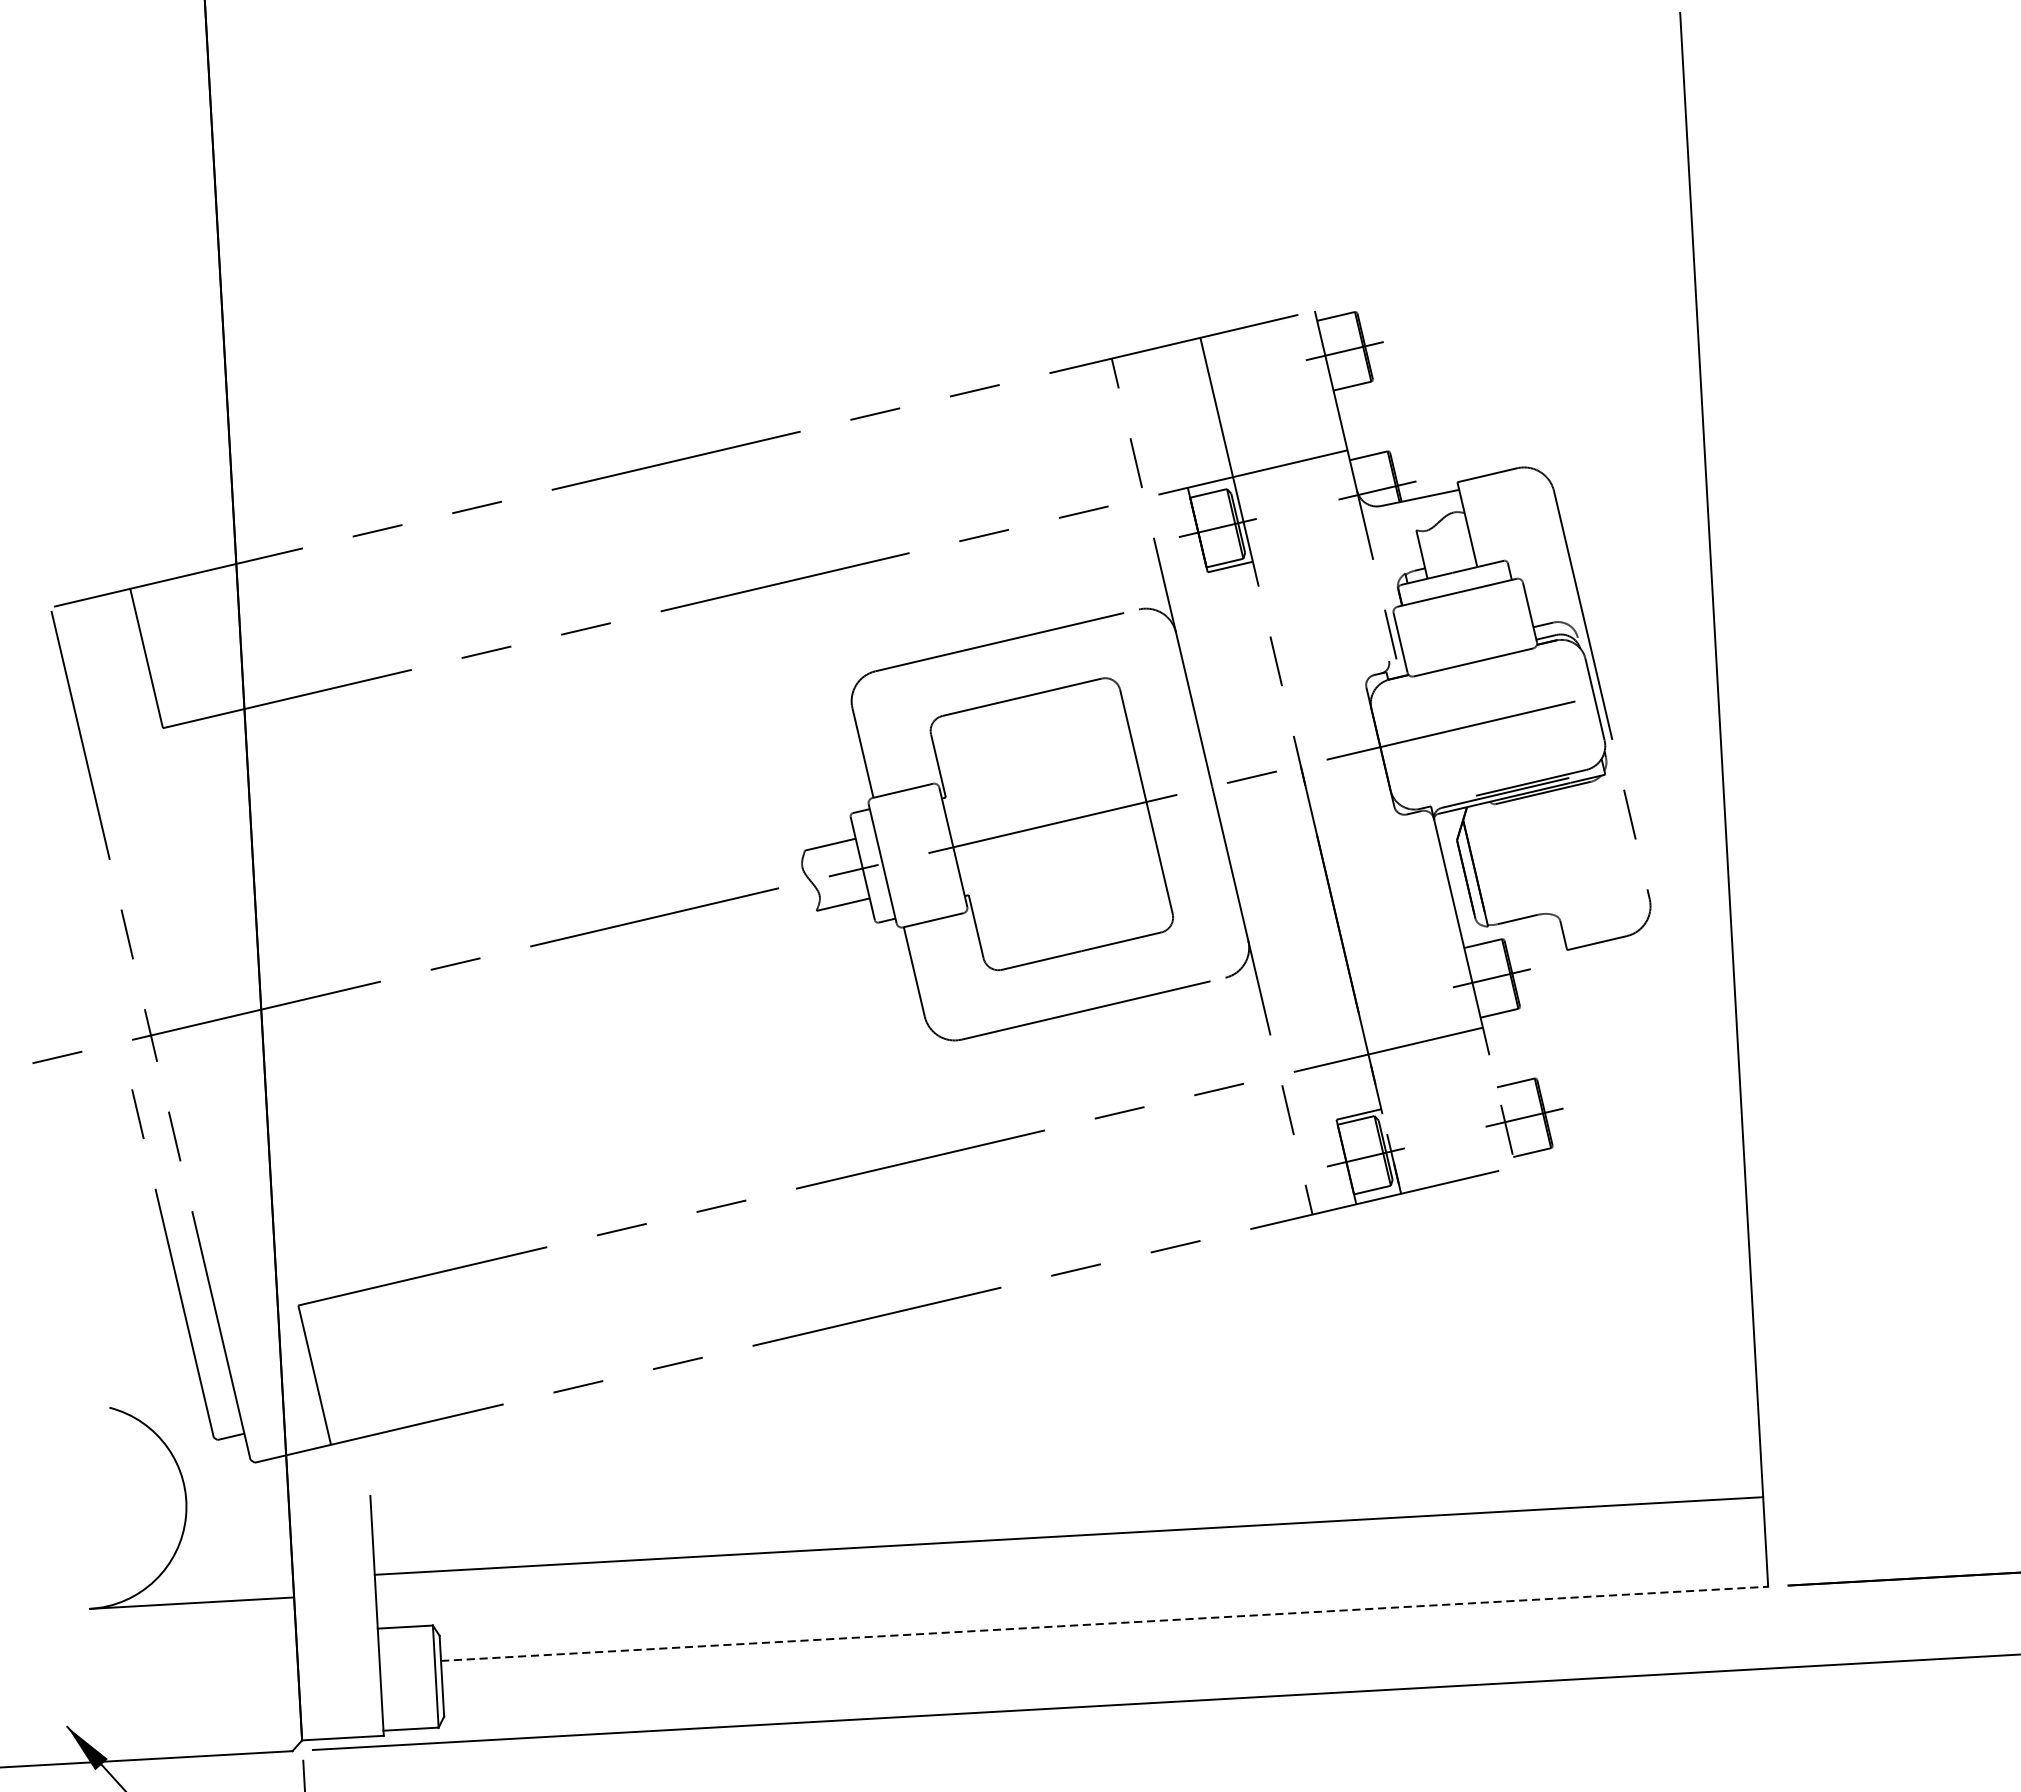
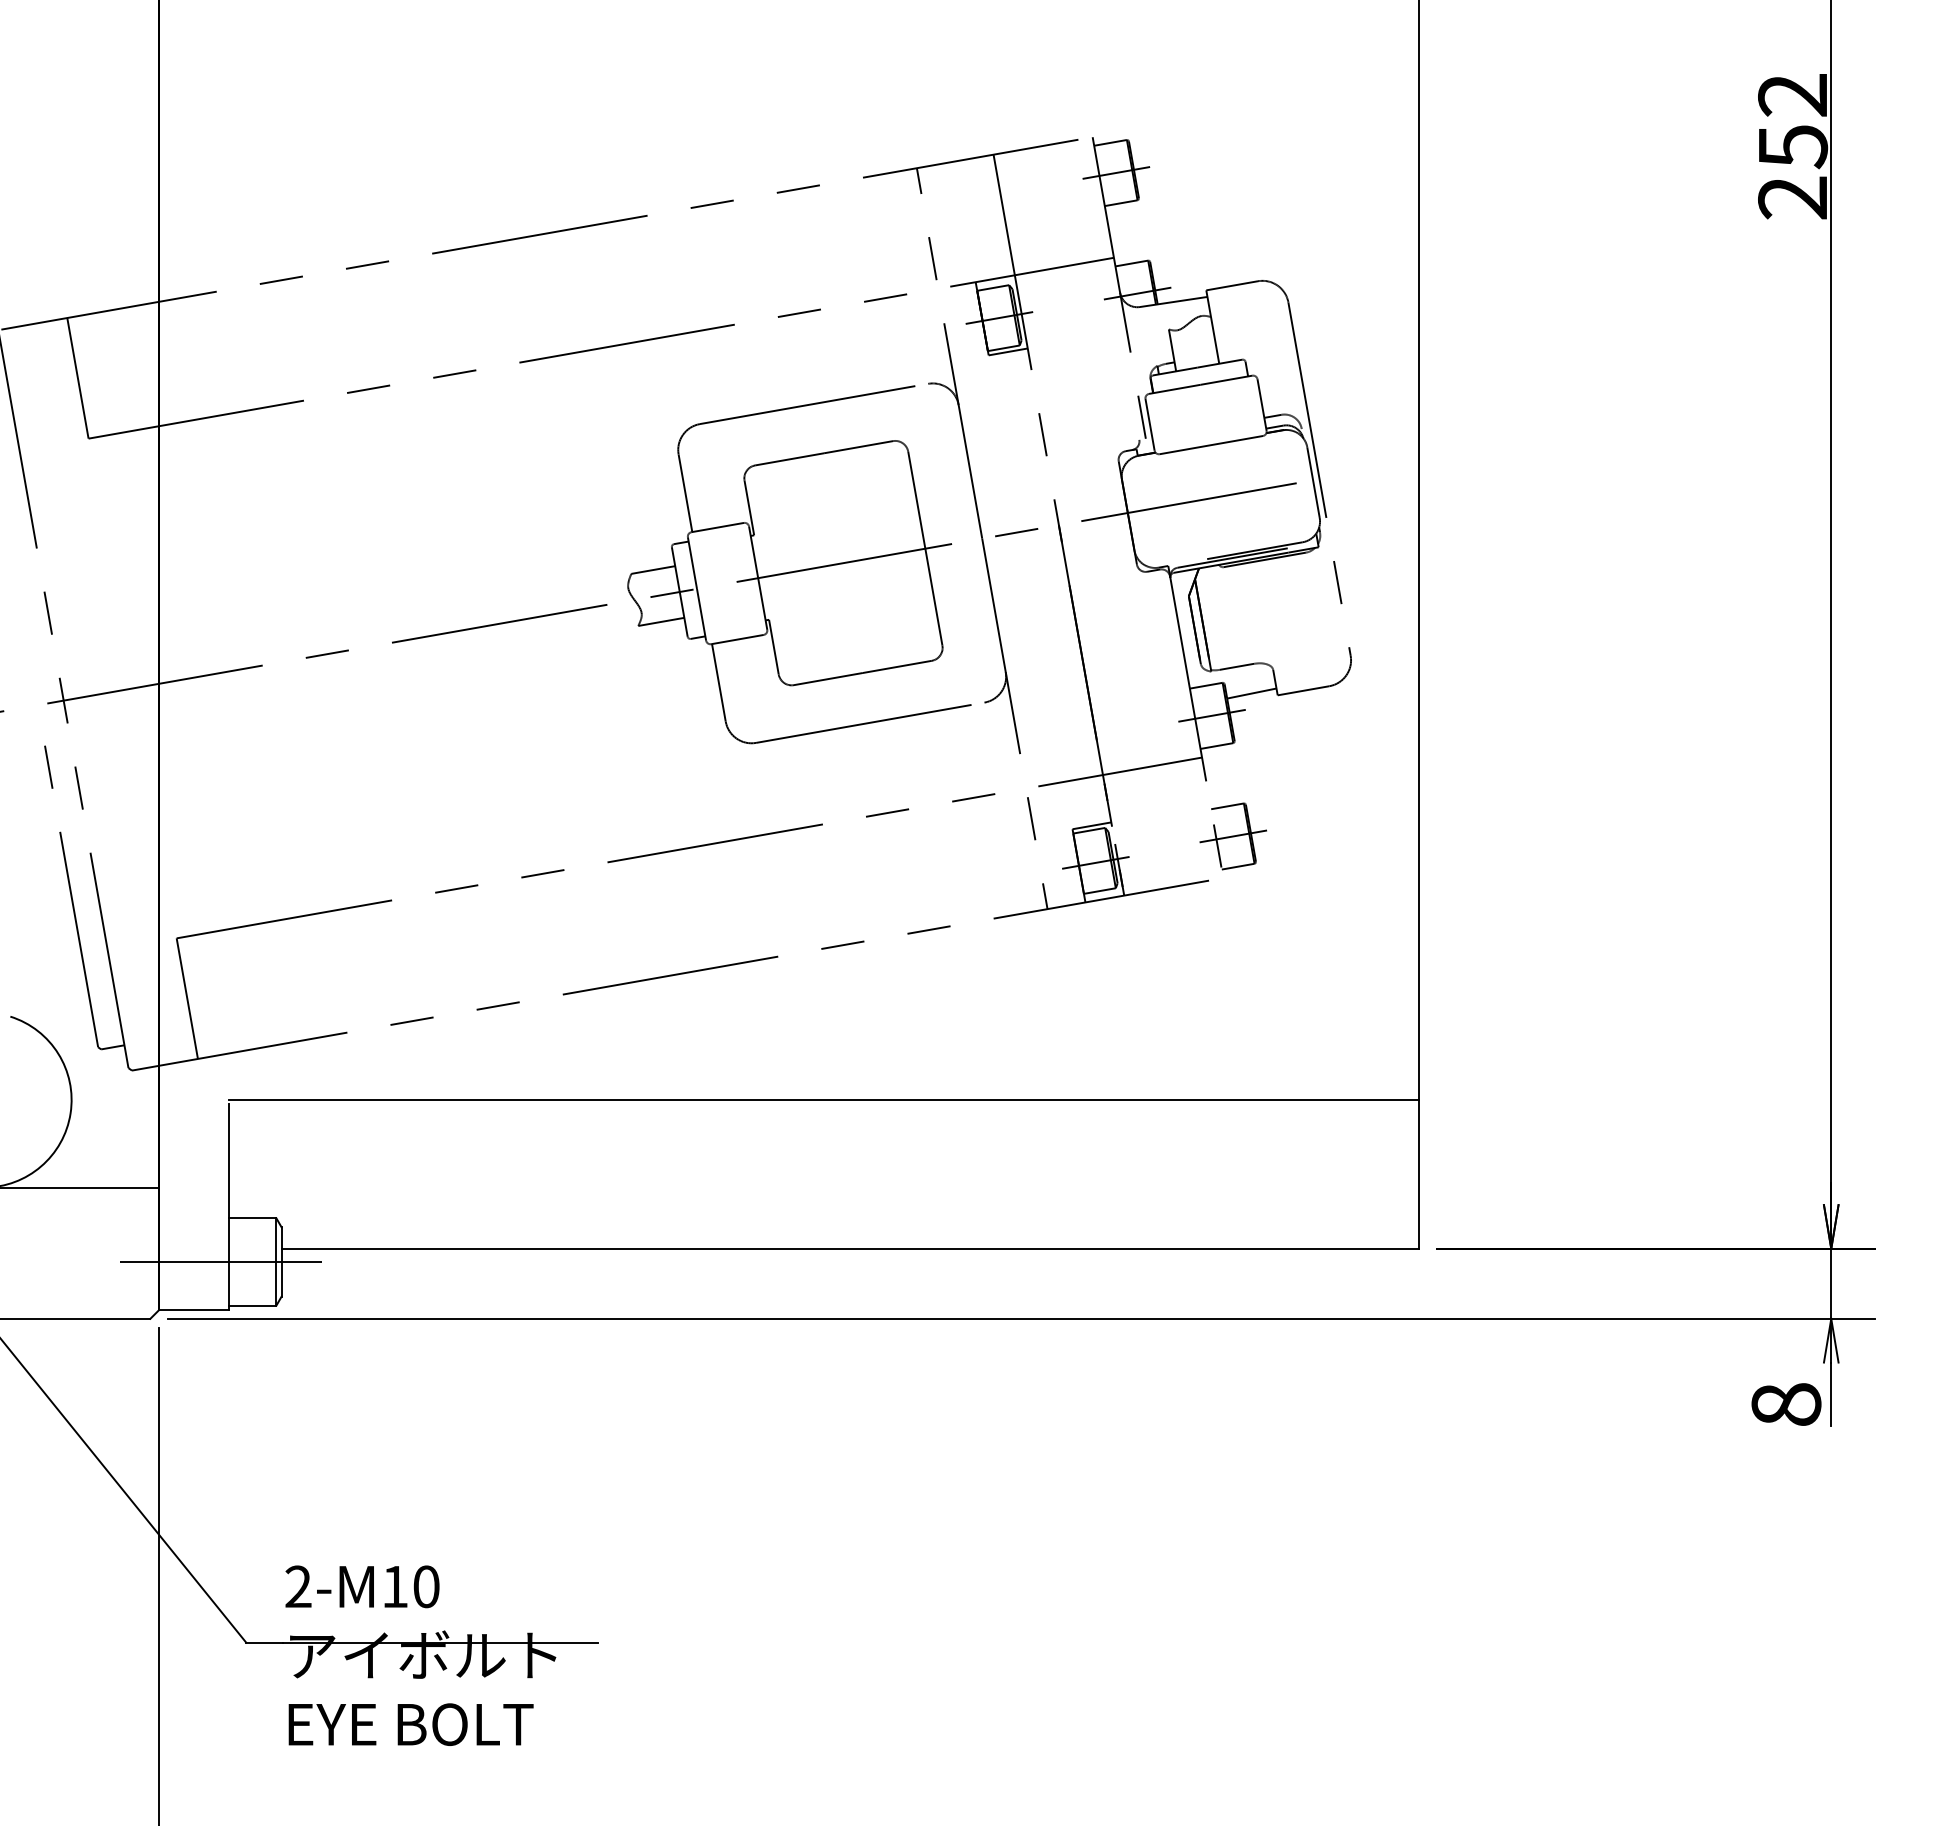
line: (1536, 949) -> (1251, 693), added
line: (1069, 1536) -> (824, 1100), moved
line: (1104, 1623) -> (850, 1248), dashed -> solid
line: (370, 1679) -> (220, 1261), added

